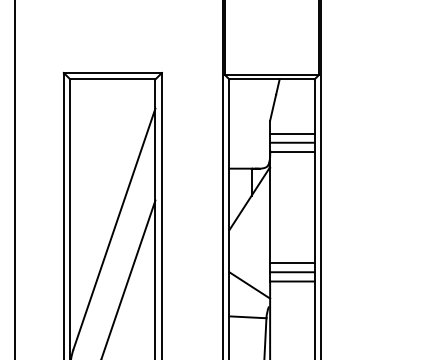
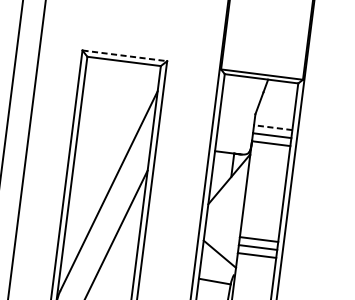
line: (113, 73) -> (125, 56), solid -> dashed
line: (291, 133) -> (272, 127), solid -> dashed

